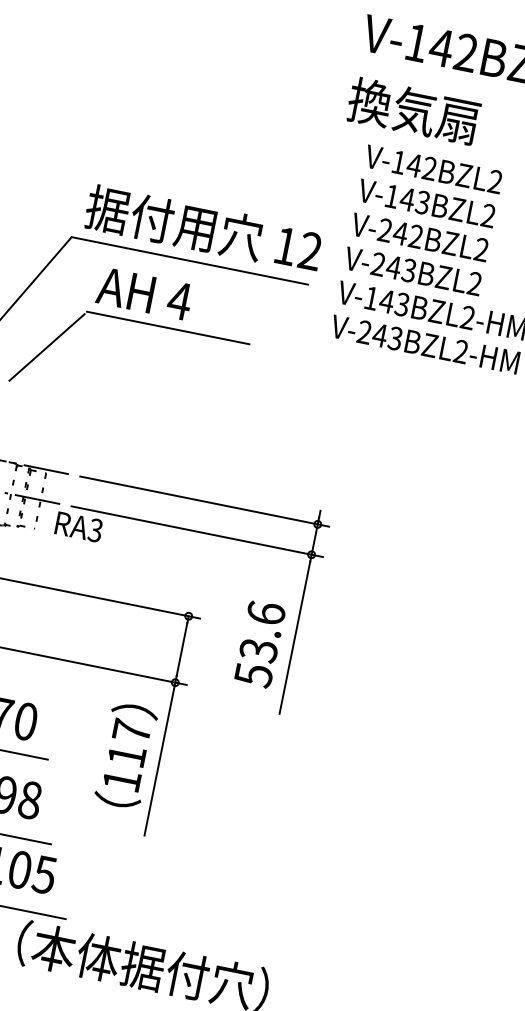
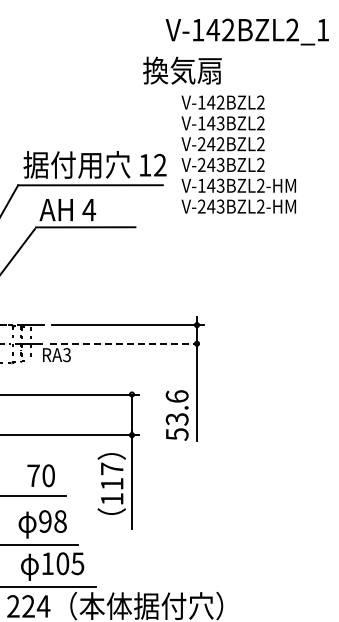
text: (413, 110) -> (182, 70), moved
line: (196, 531) -> (126, 343), solid -> dashed
text: (258, 643) -> (176, 415), moved

